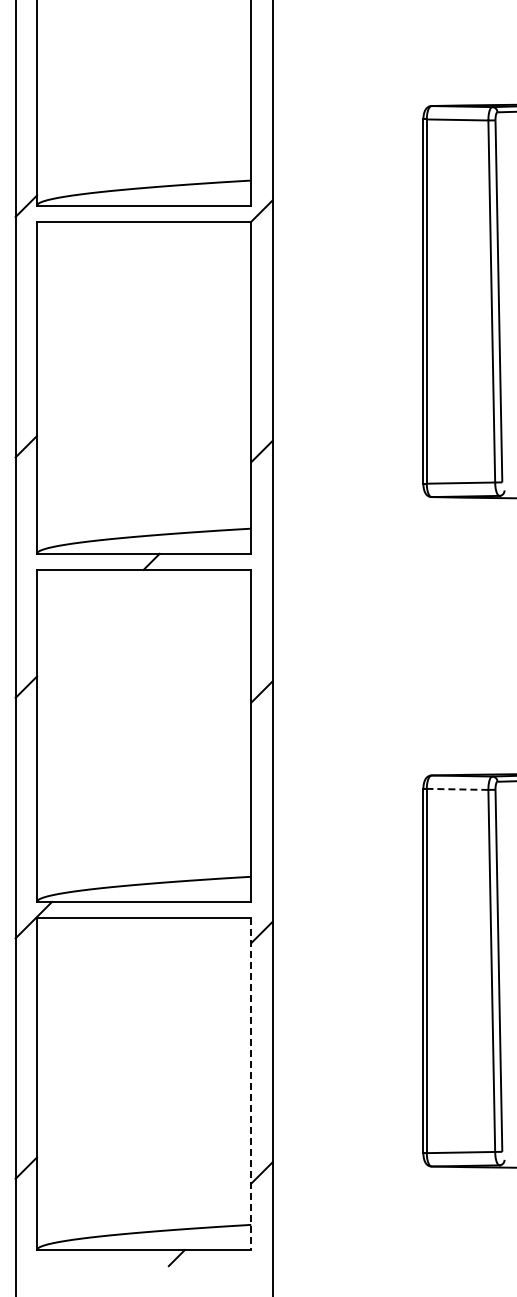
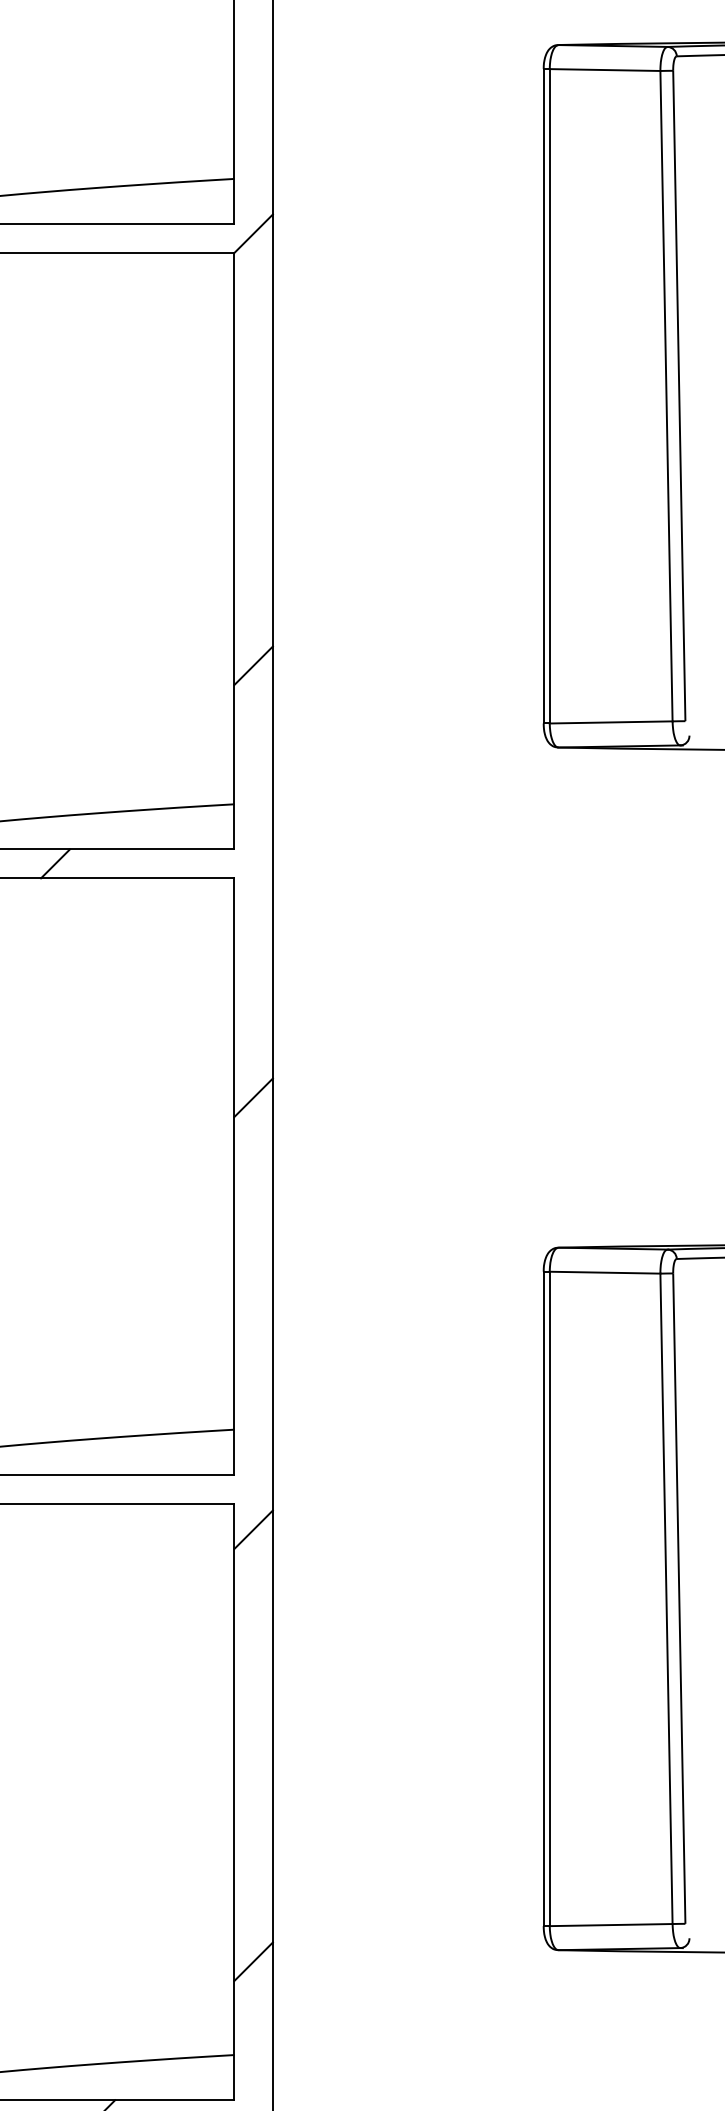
line: (457, 789) -> (604, 1272), dashed -> solid
line: (251, 1084) -> (234, 1802), dashed -> solid

